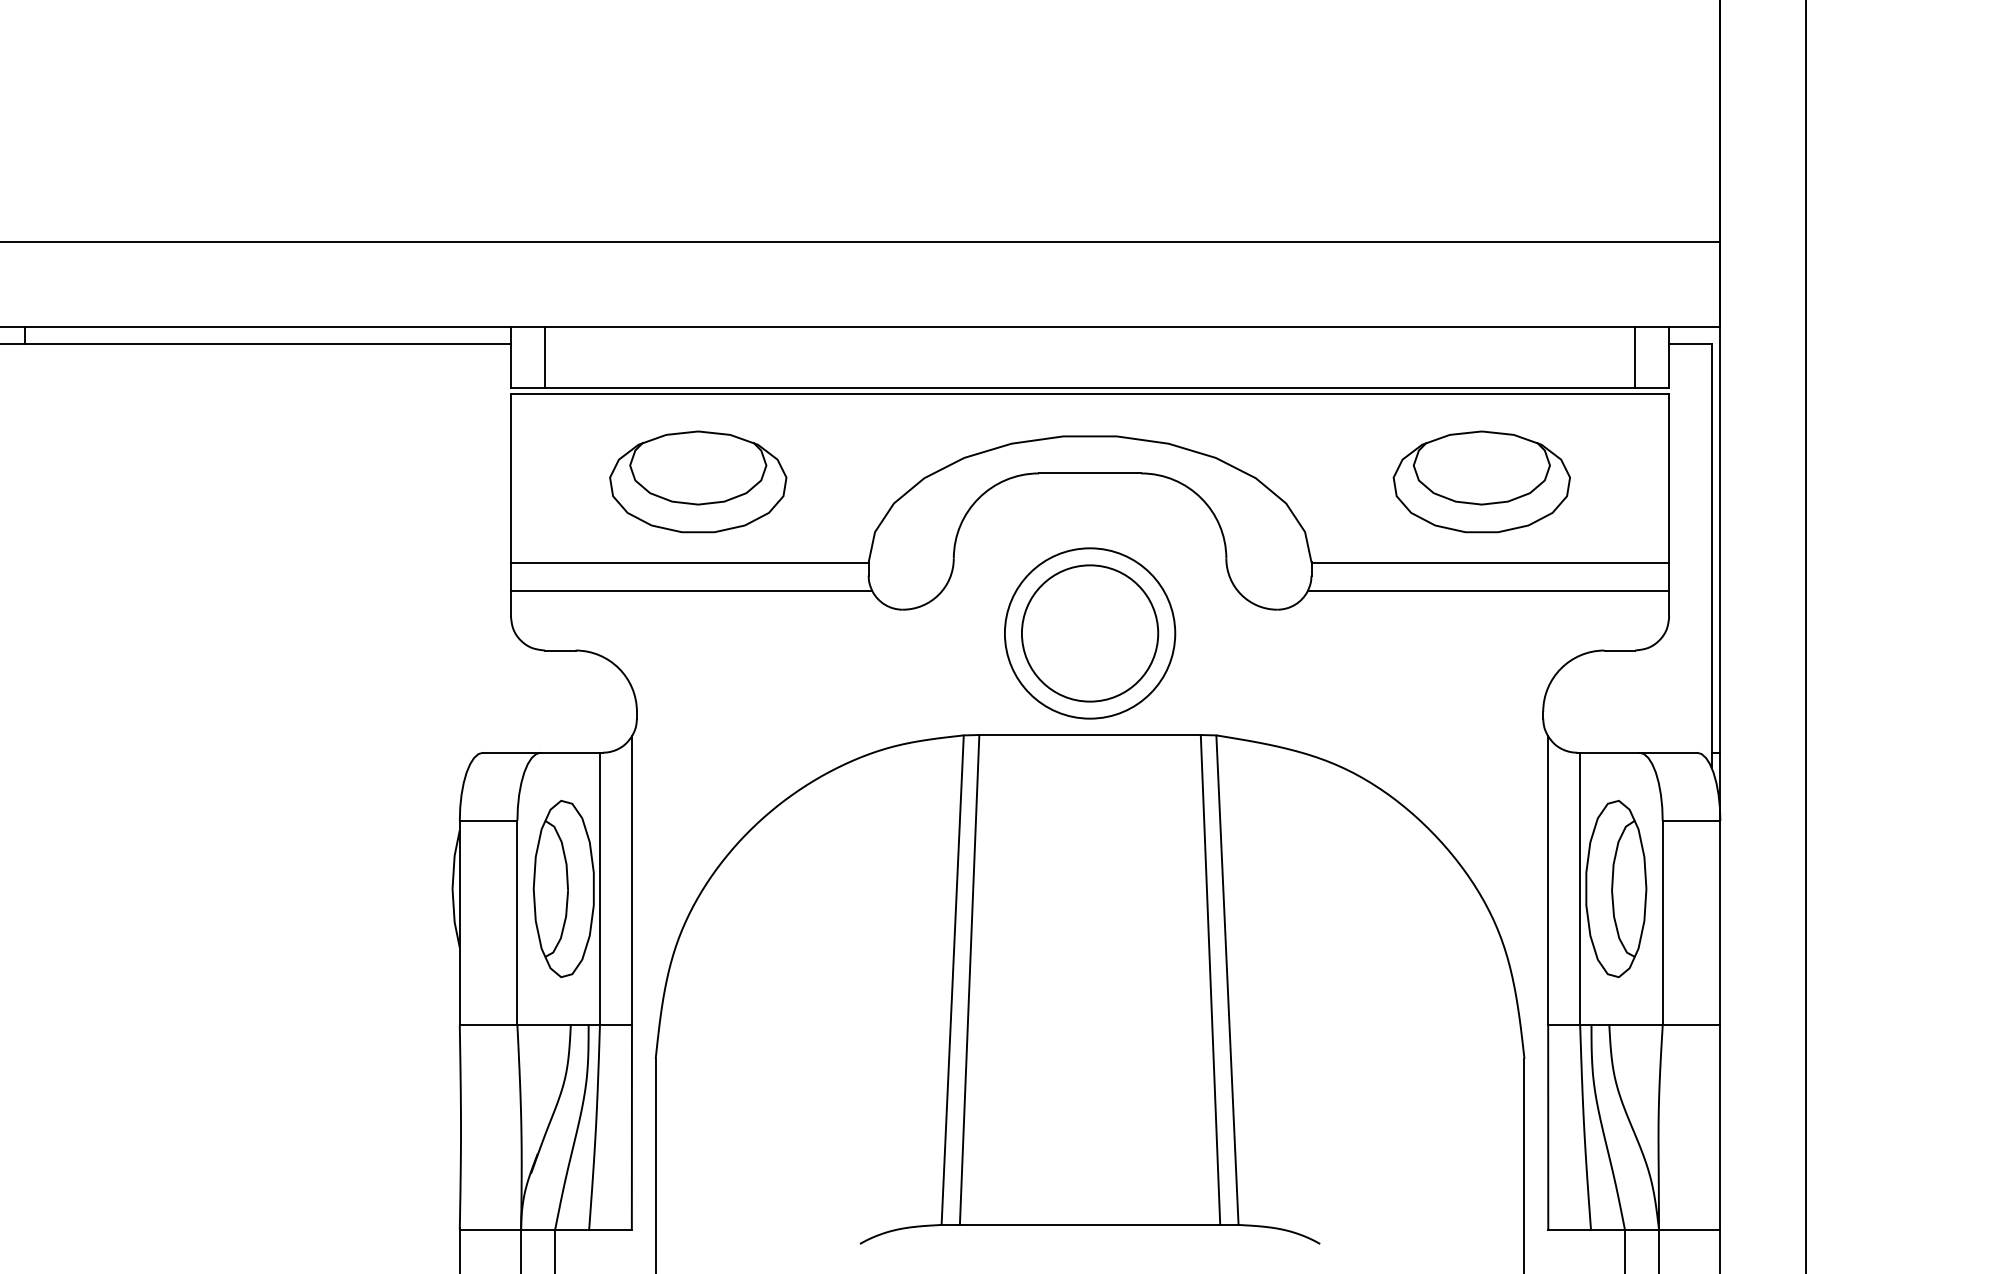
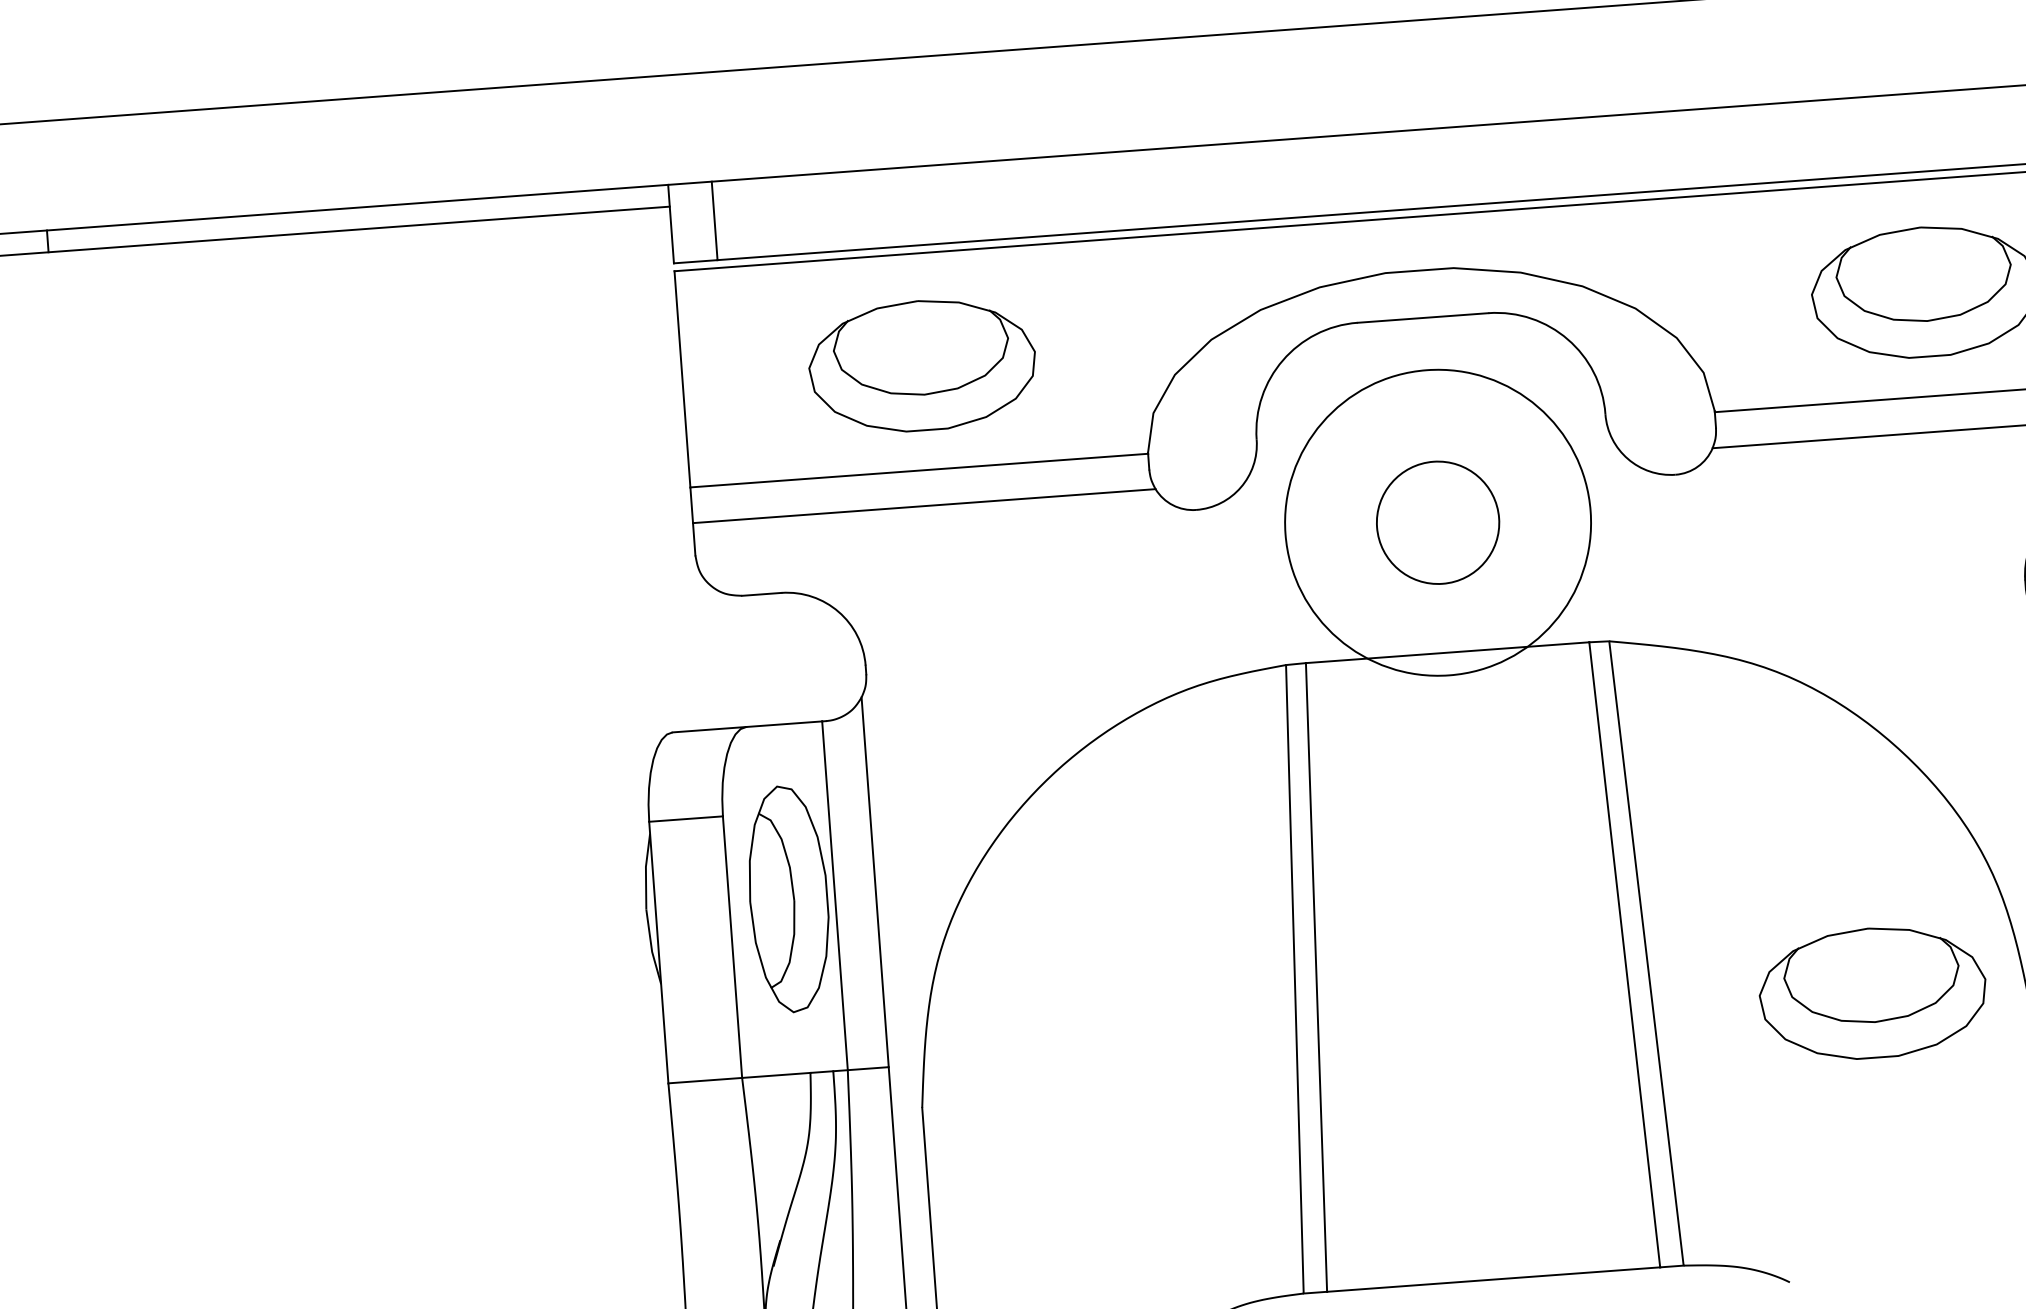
circle: (1089, 633) -> (1437, 522), size x0.7
circle: (1089, 633) -> (1437, 522), size x1.4
part: (1401, 1023) -> (1873, 992), added

